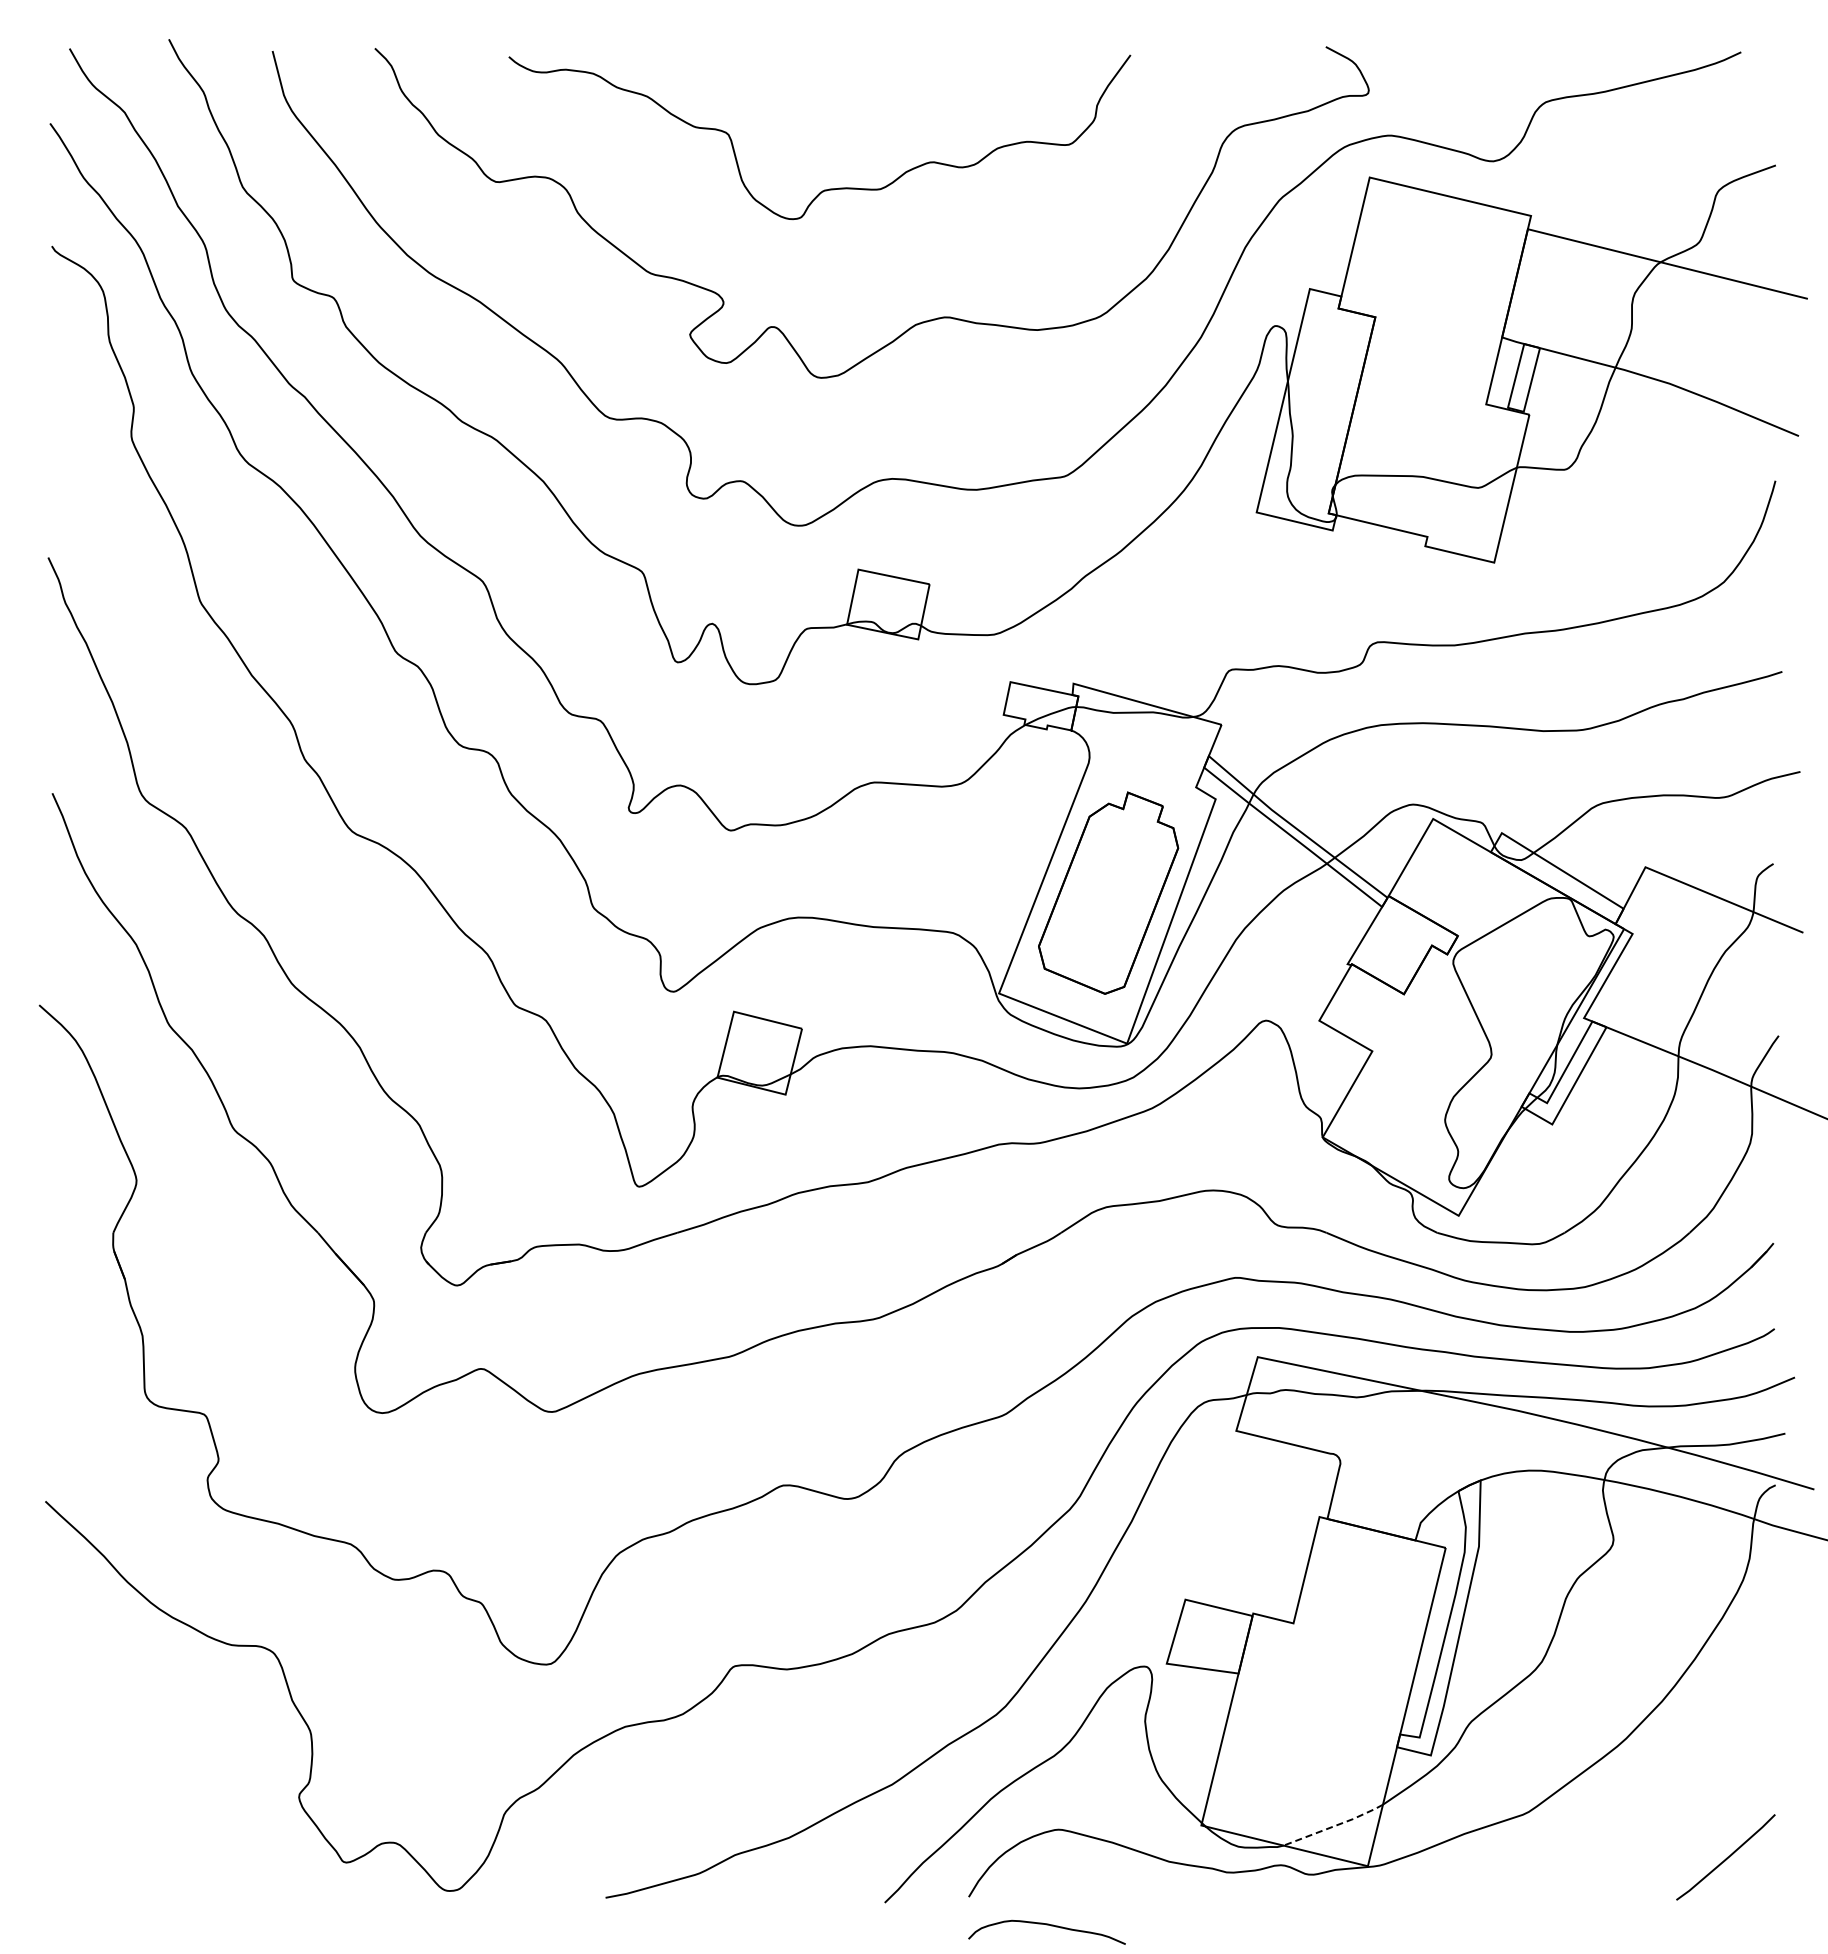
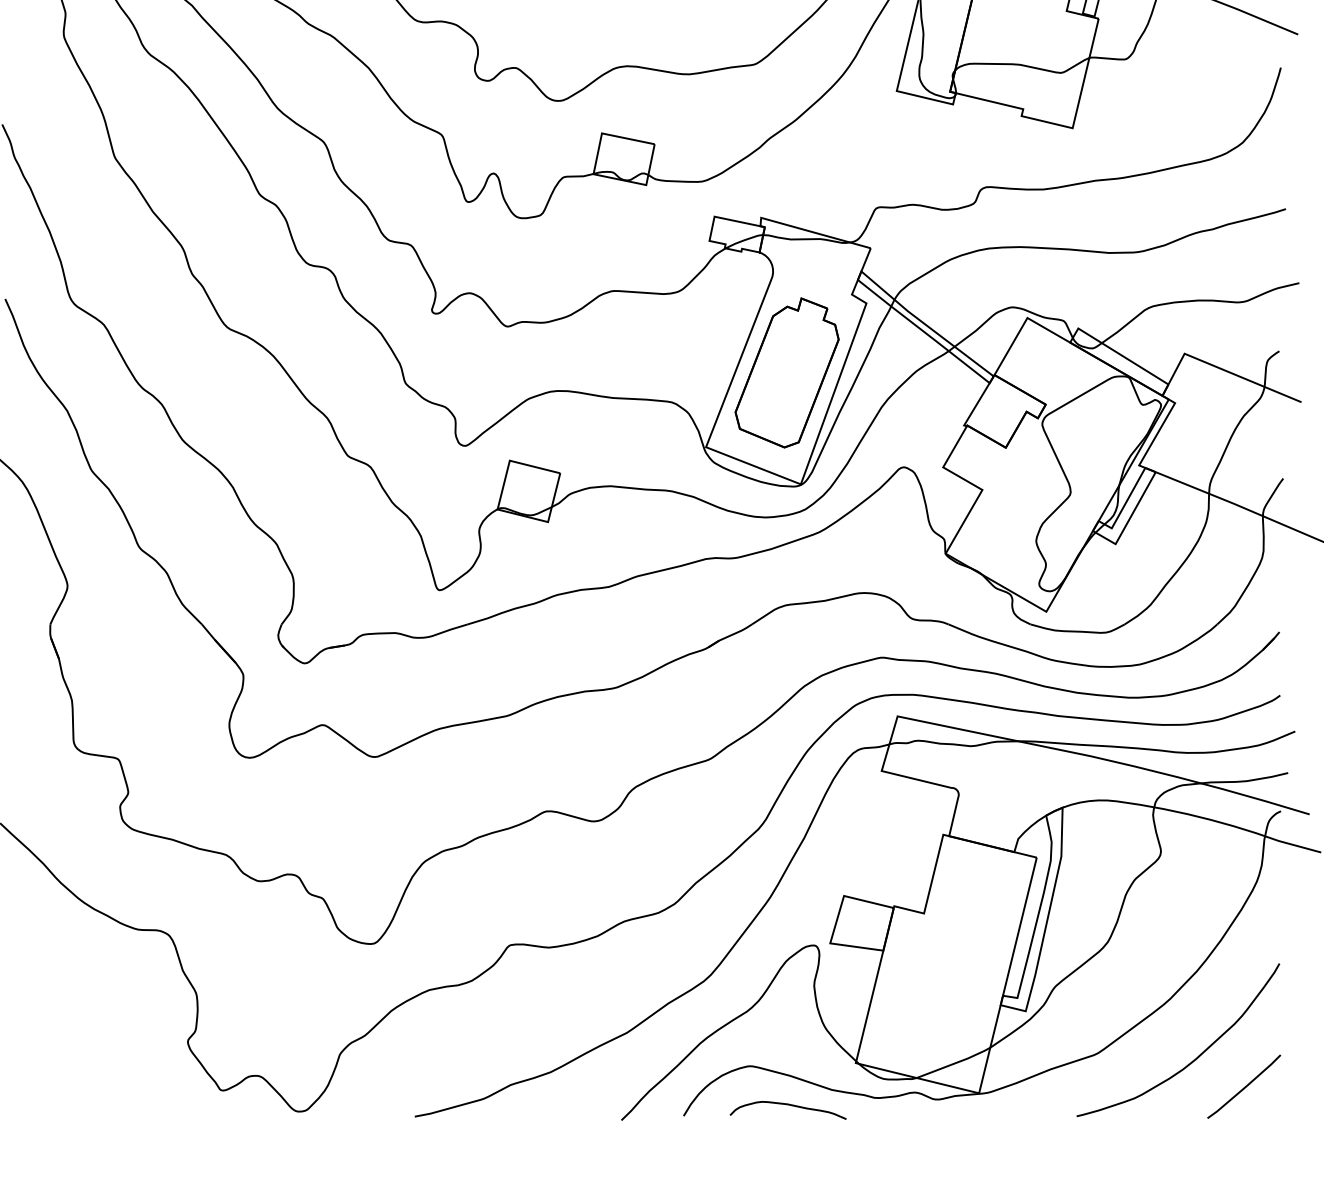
curve: (1658, 1820) -> (1194, 1059), added
line: (1334, 1826) -> (954, 1063), dashed -> solid
curve: (1046, 1925) -> (787, 1105), moved

